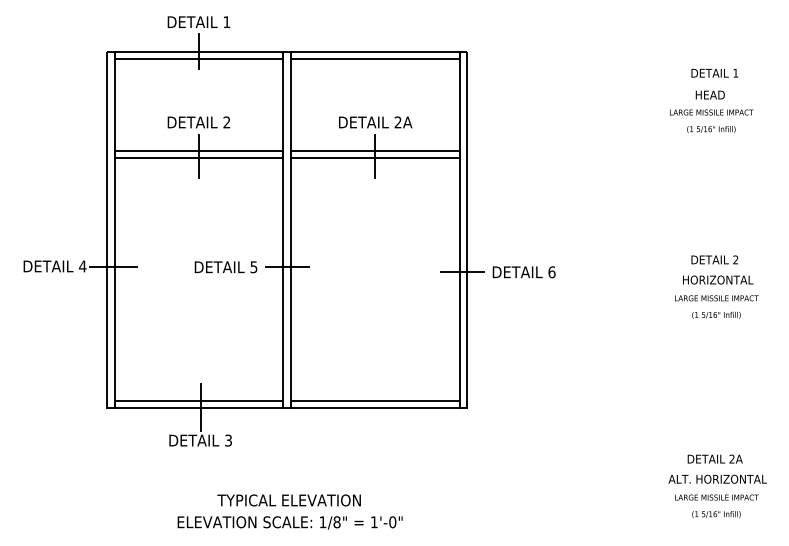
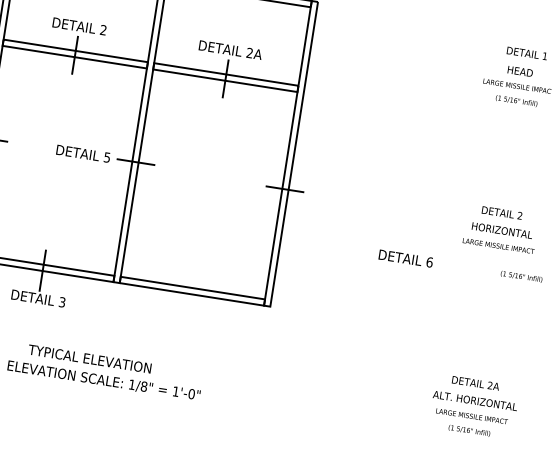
text: (523, 272) -> (405, 258), moved
text: (716, 315) -> (521, 276), moved
text: (288, 500) -> (89, 359), moved

